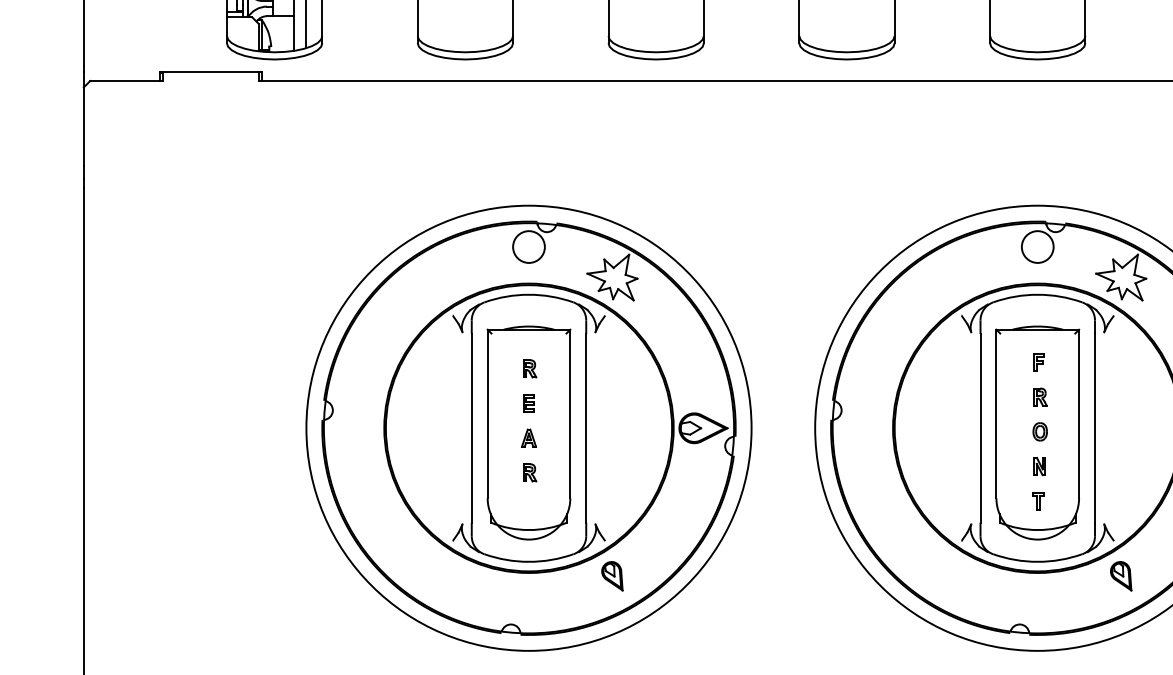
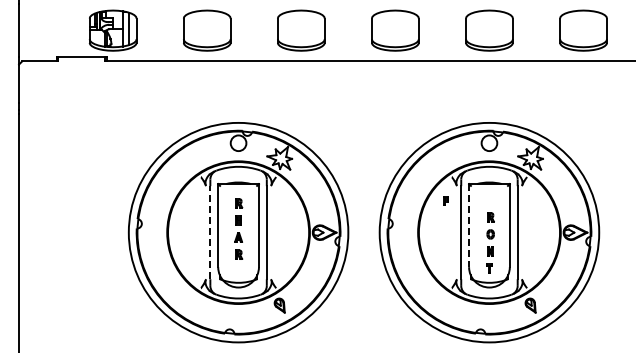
part: (1037, 361) -> (445, 200), moved
line: (997, 413) -> (469, 225), solid -> dashed
line: (472, 427) -> (210, 232), solid -> dashed

